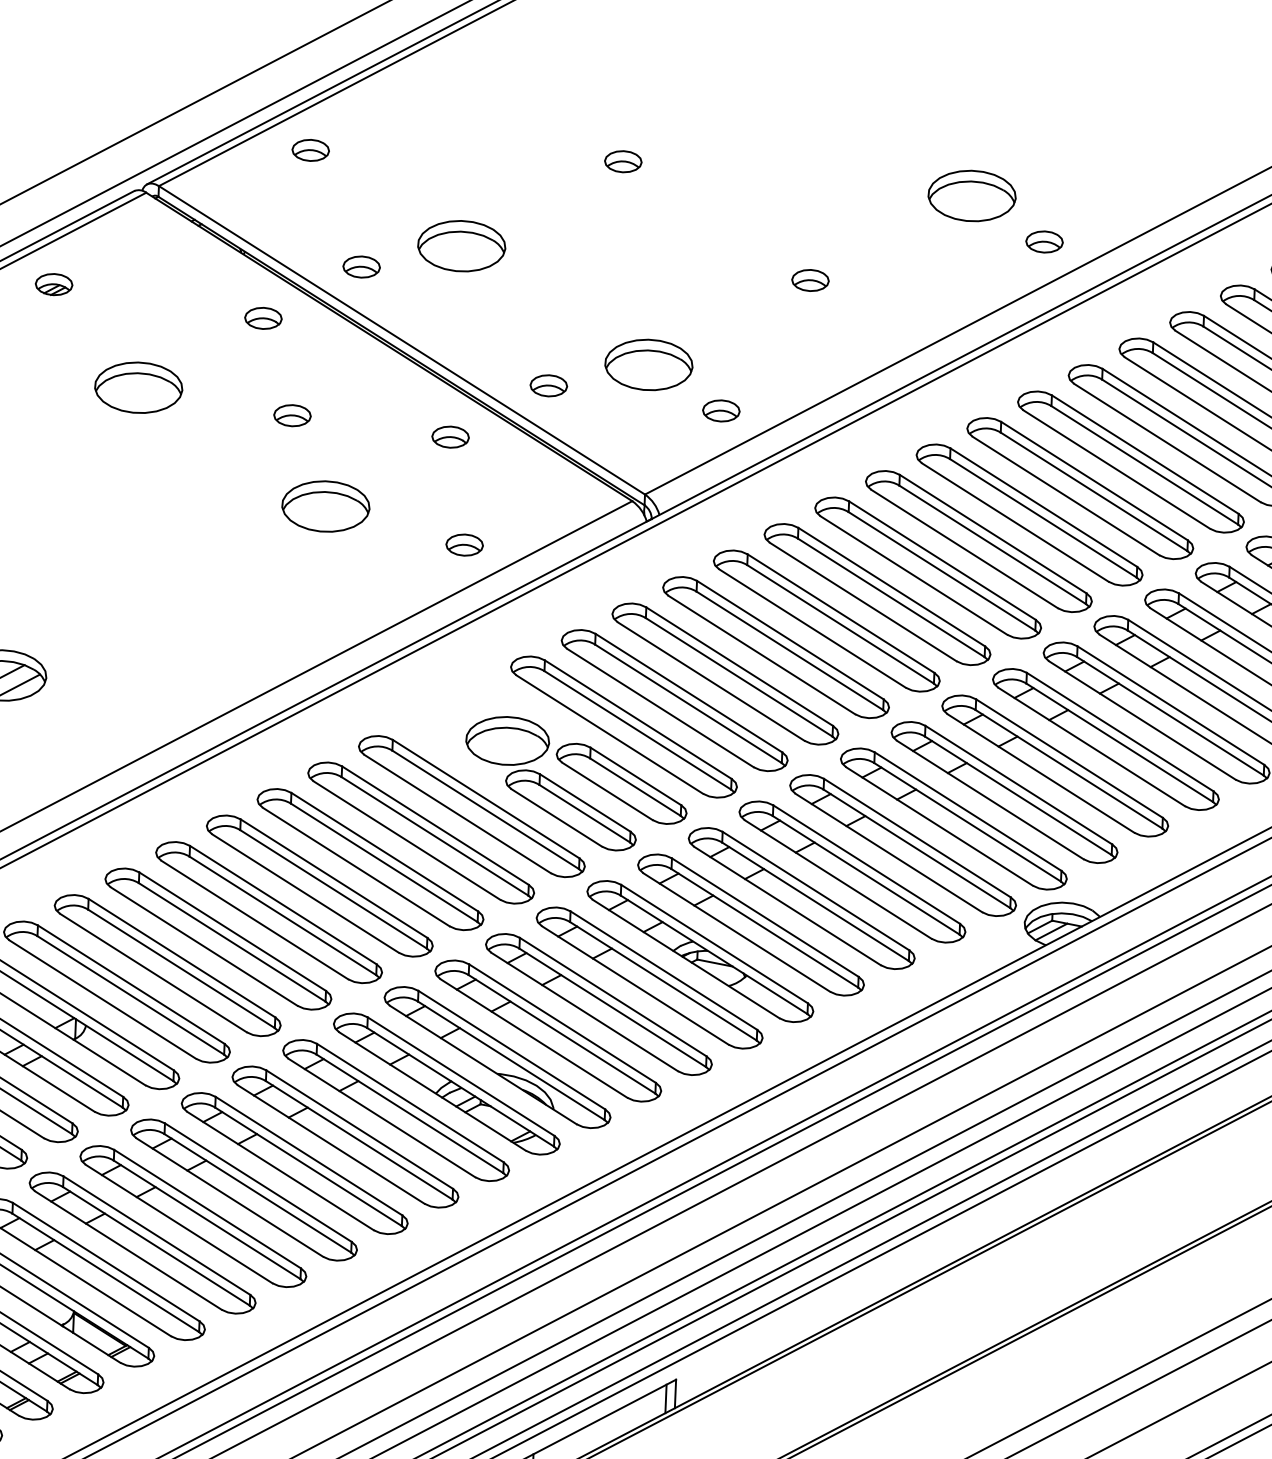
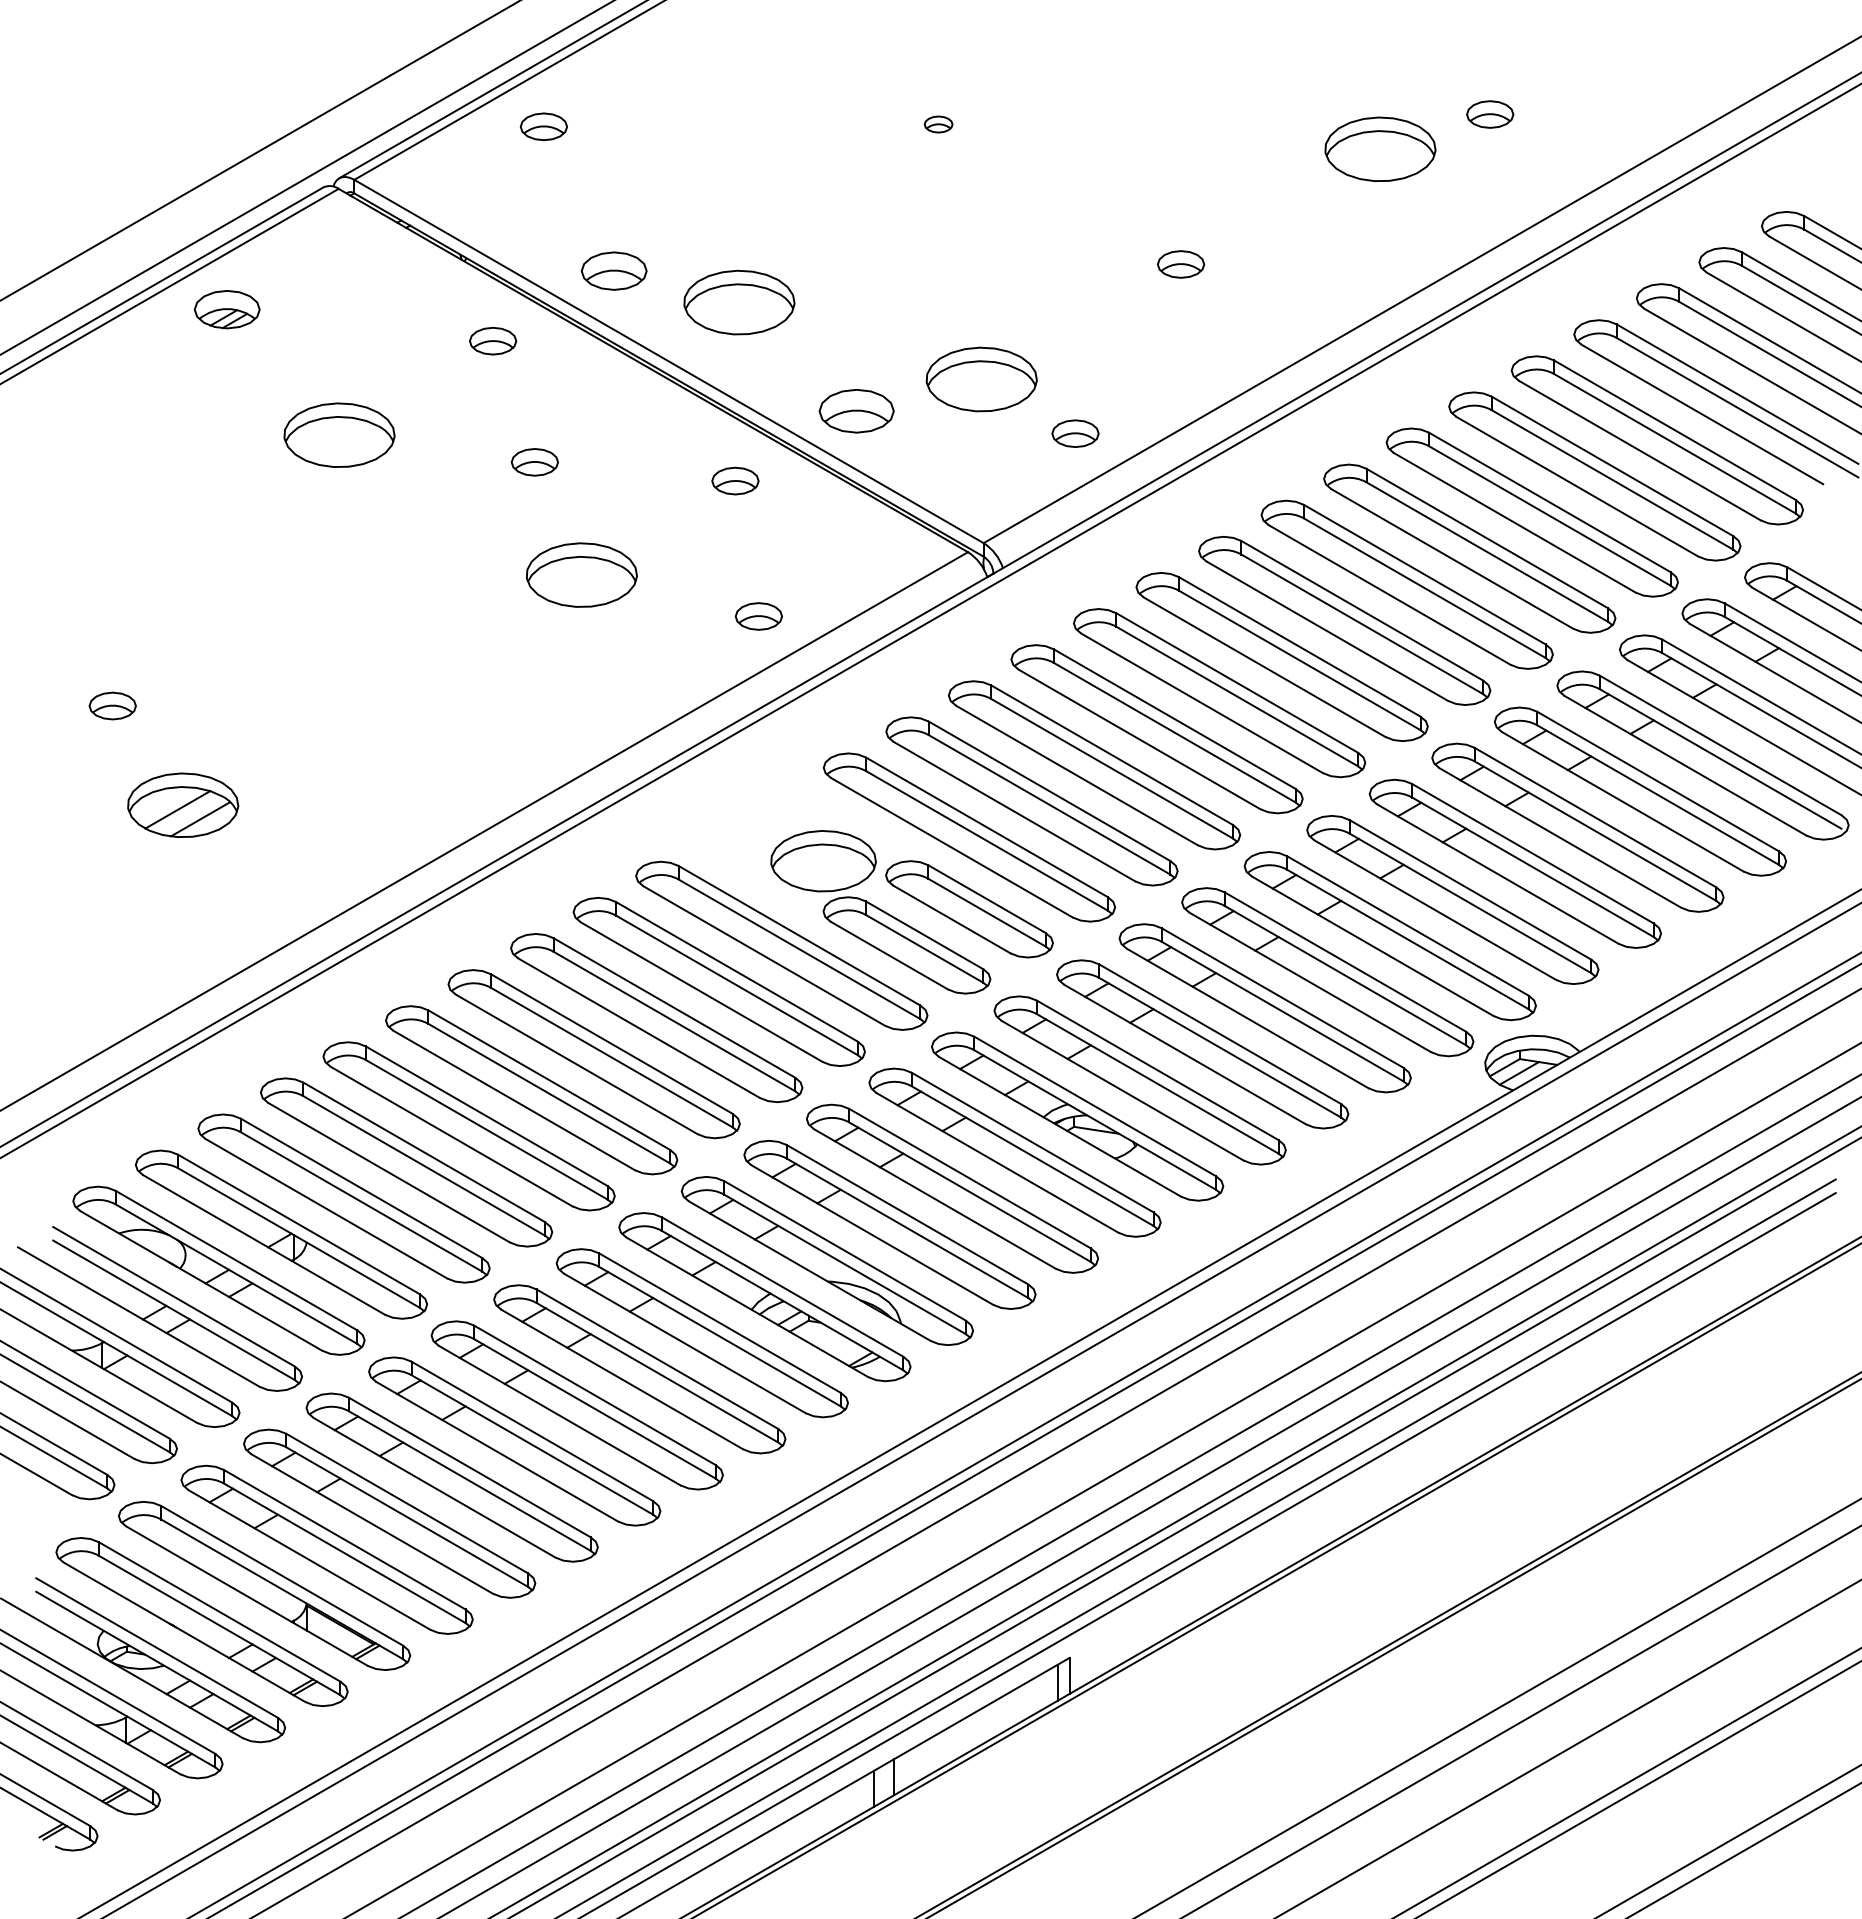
part: (623, 161) -> (938, 124), size x0.6
part: (1044, 241) -> (1490, 114), moved
part: (461, 246) -> (739, 302), moved
part: (361, 267) -> (614, 271), size x1.4
part: (54, 284) -> (227, 309), size x1.4
part: (548, 385) -> (856, 410), size x1.6

